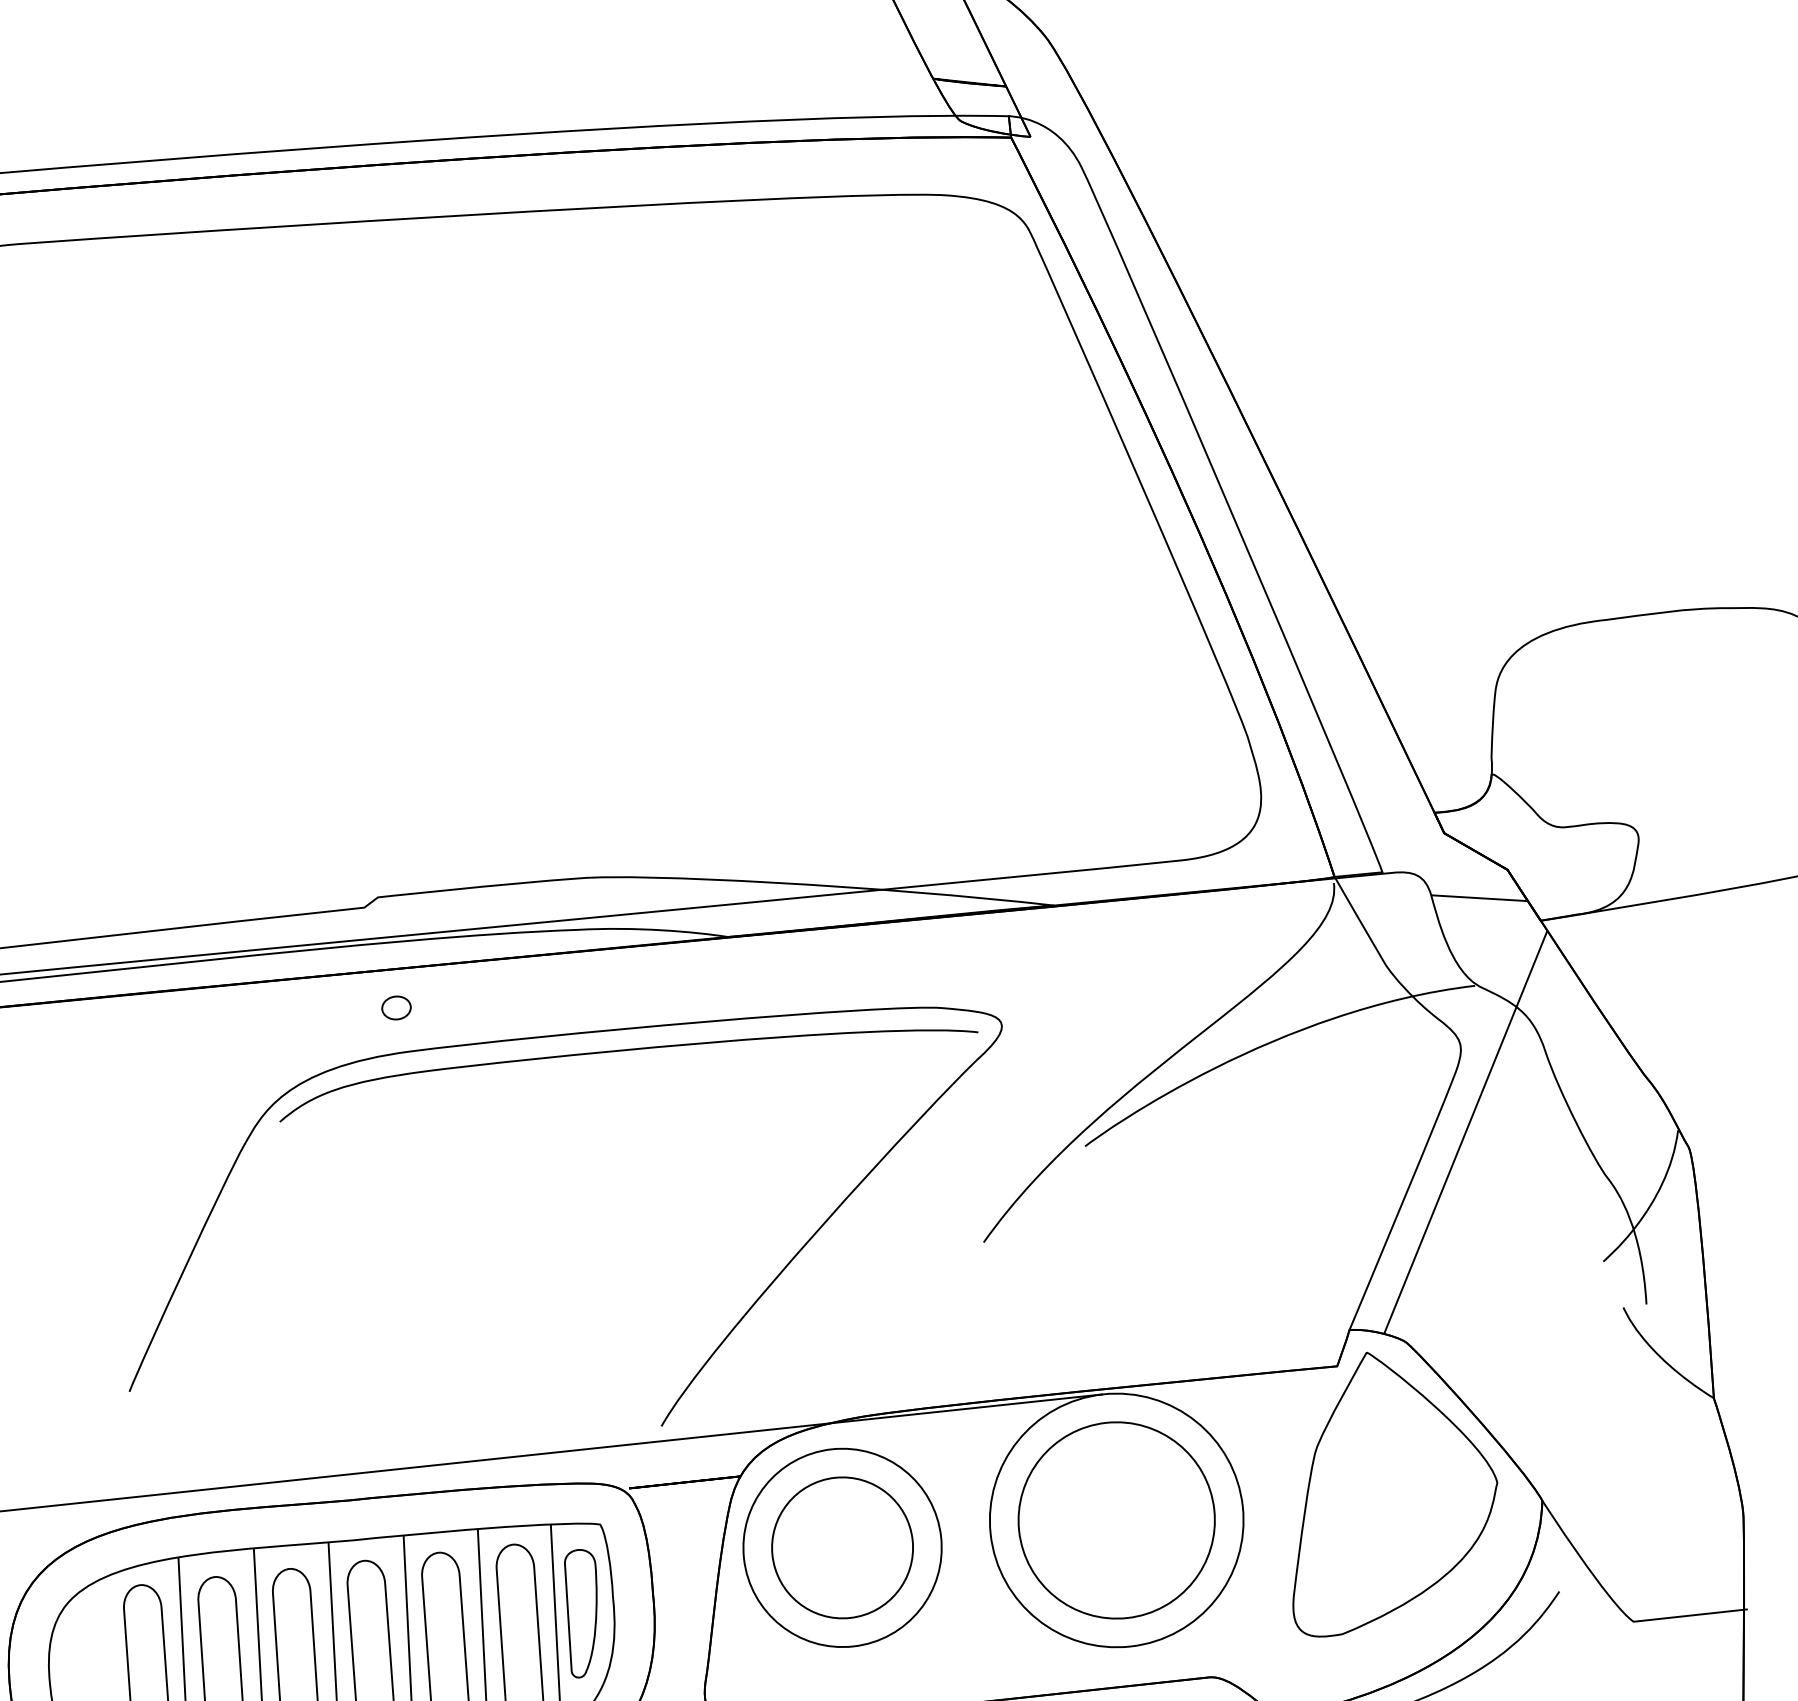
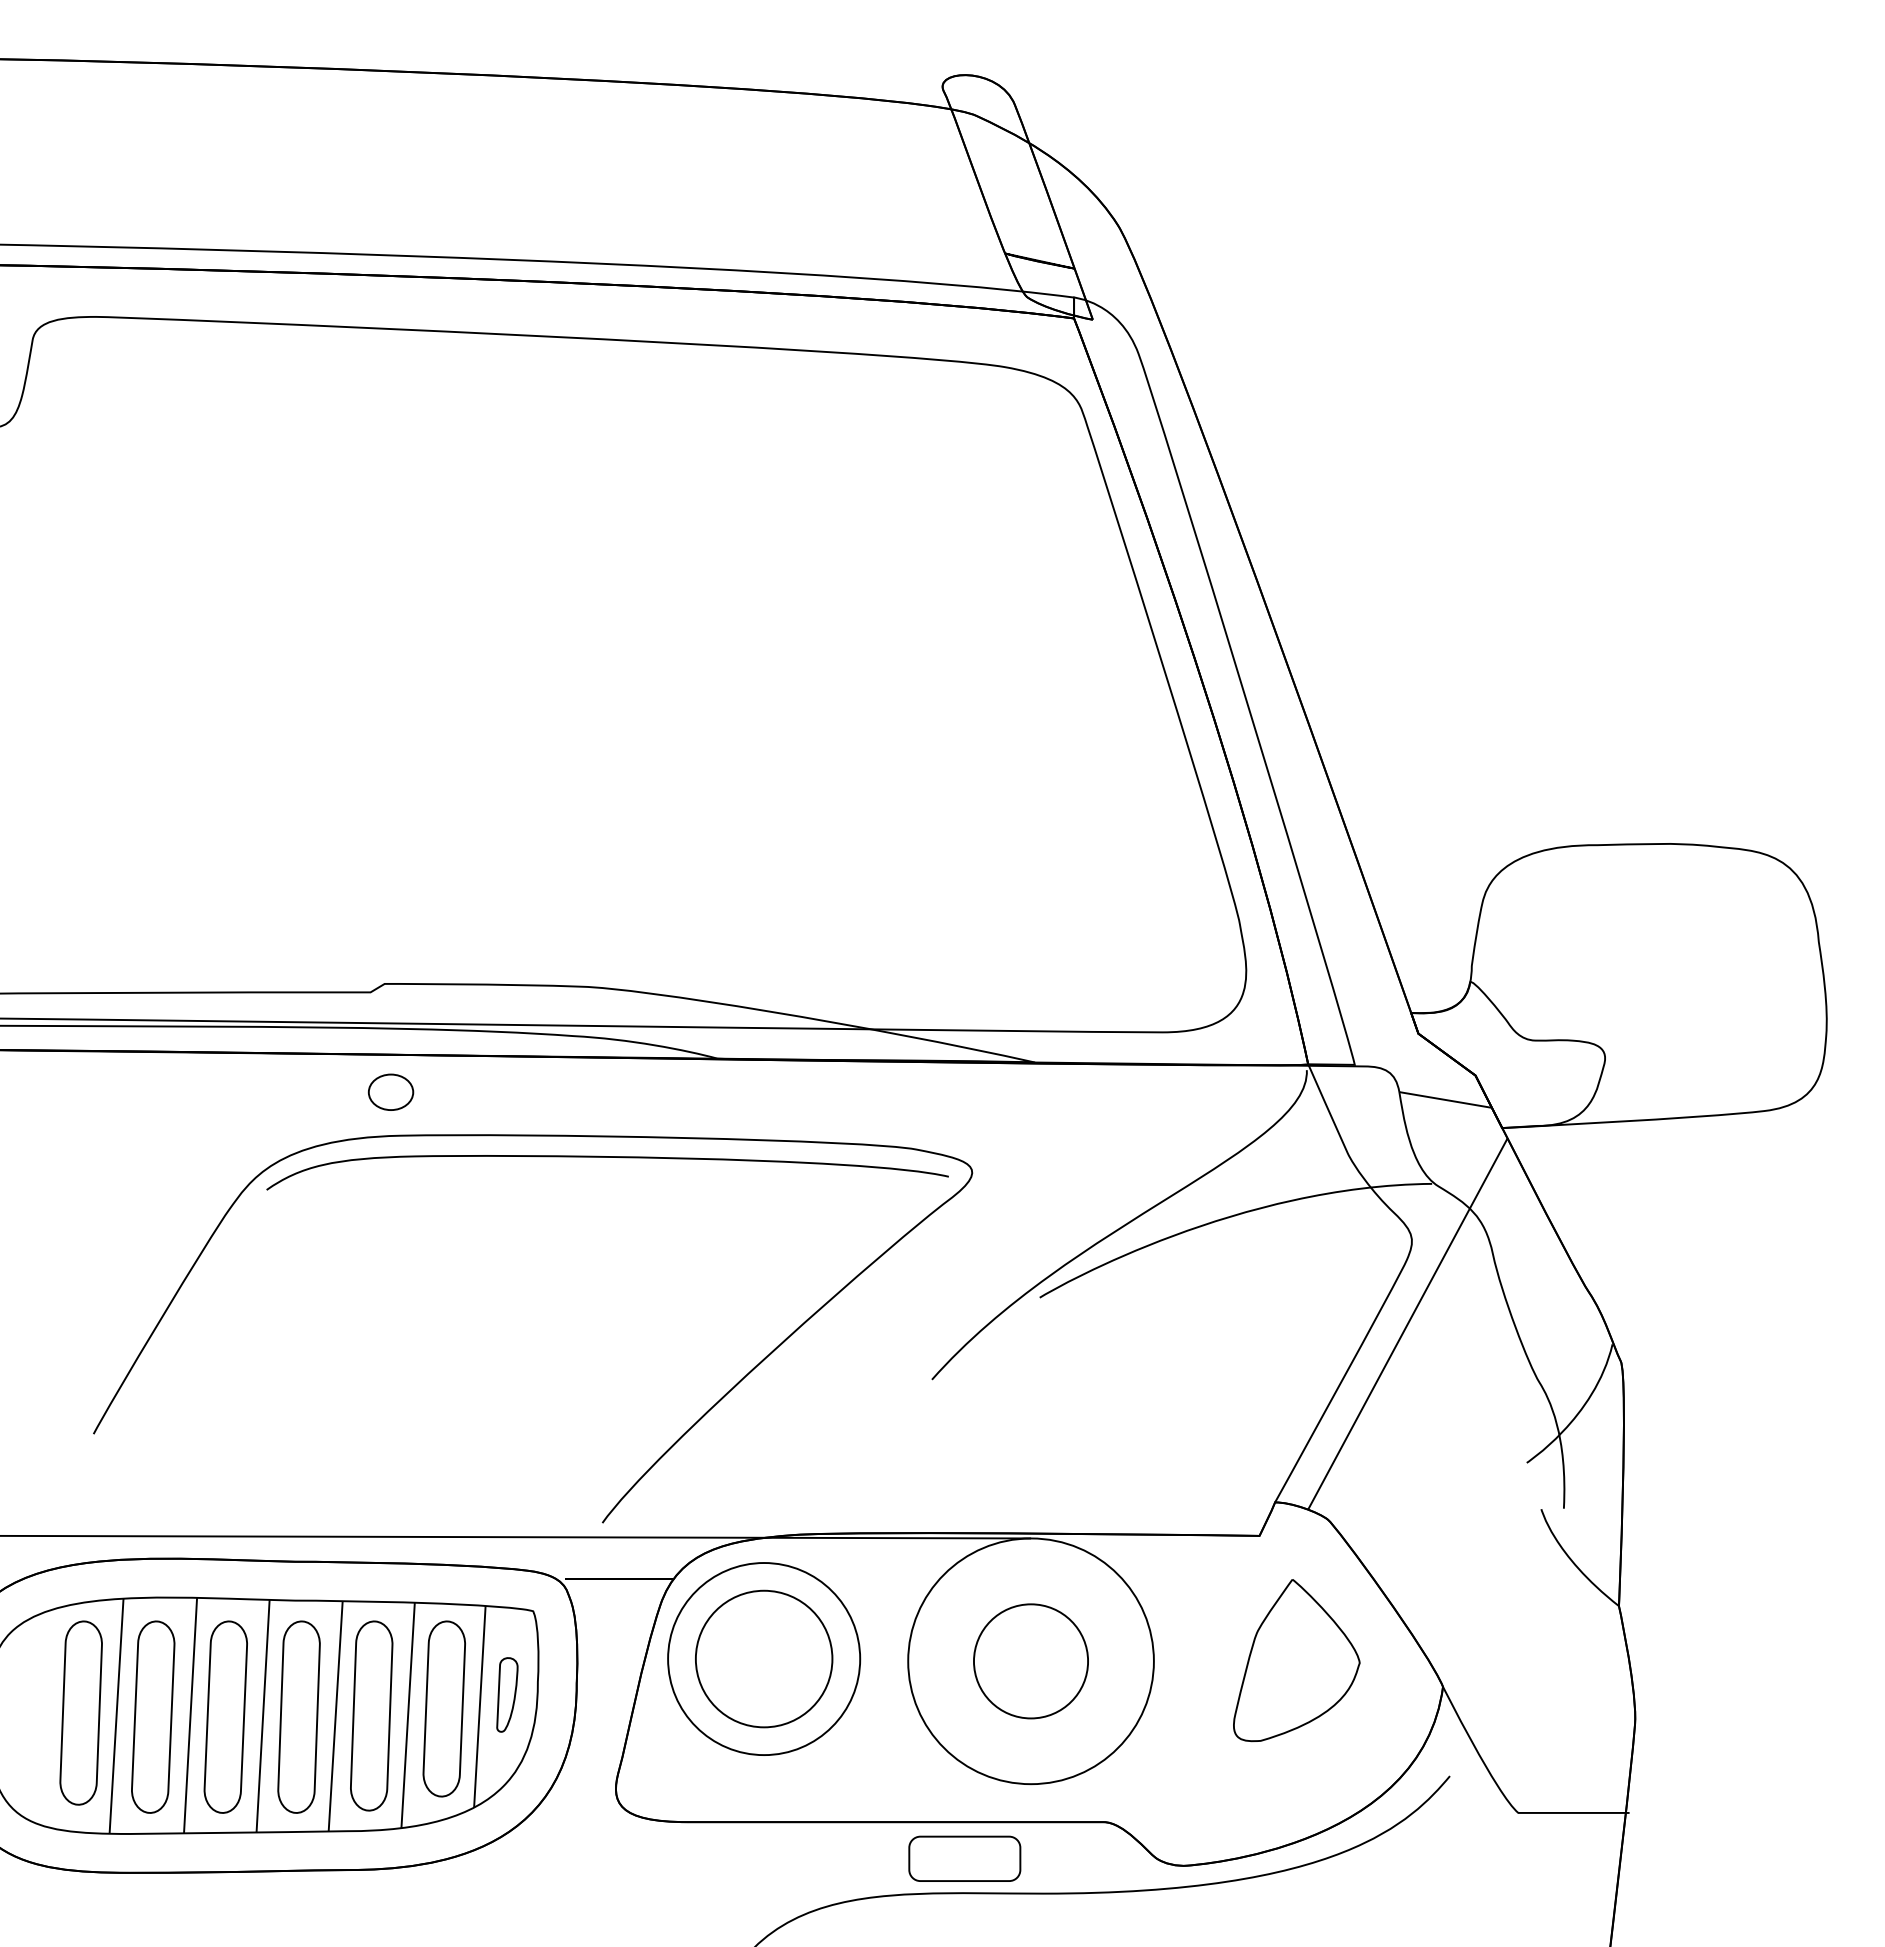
part: (396, 1008) -> (390, 1092), size x1.6
part: (1389, 1490) -> (1296, 1660), size x0.6
part: (1116, 1520) -> (1030, 1661), size x0.6
part: (583, 1612) -> (507, 1694), size x0.6

